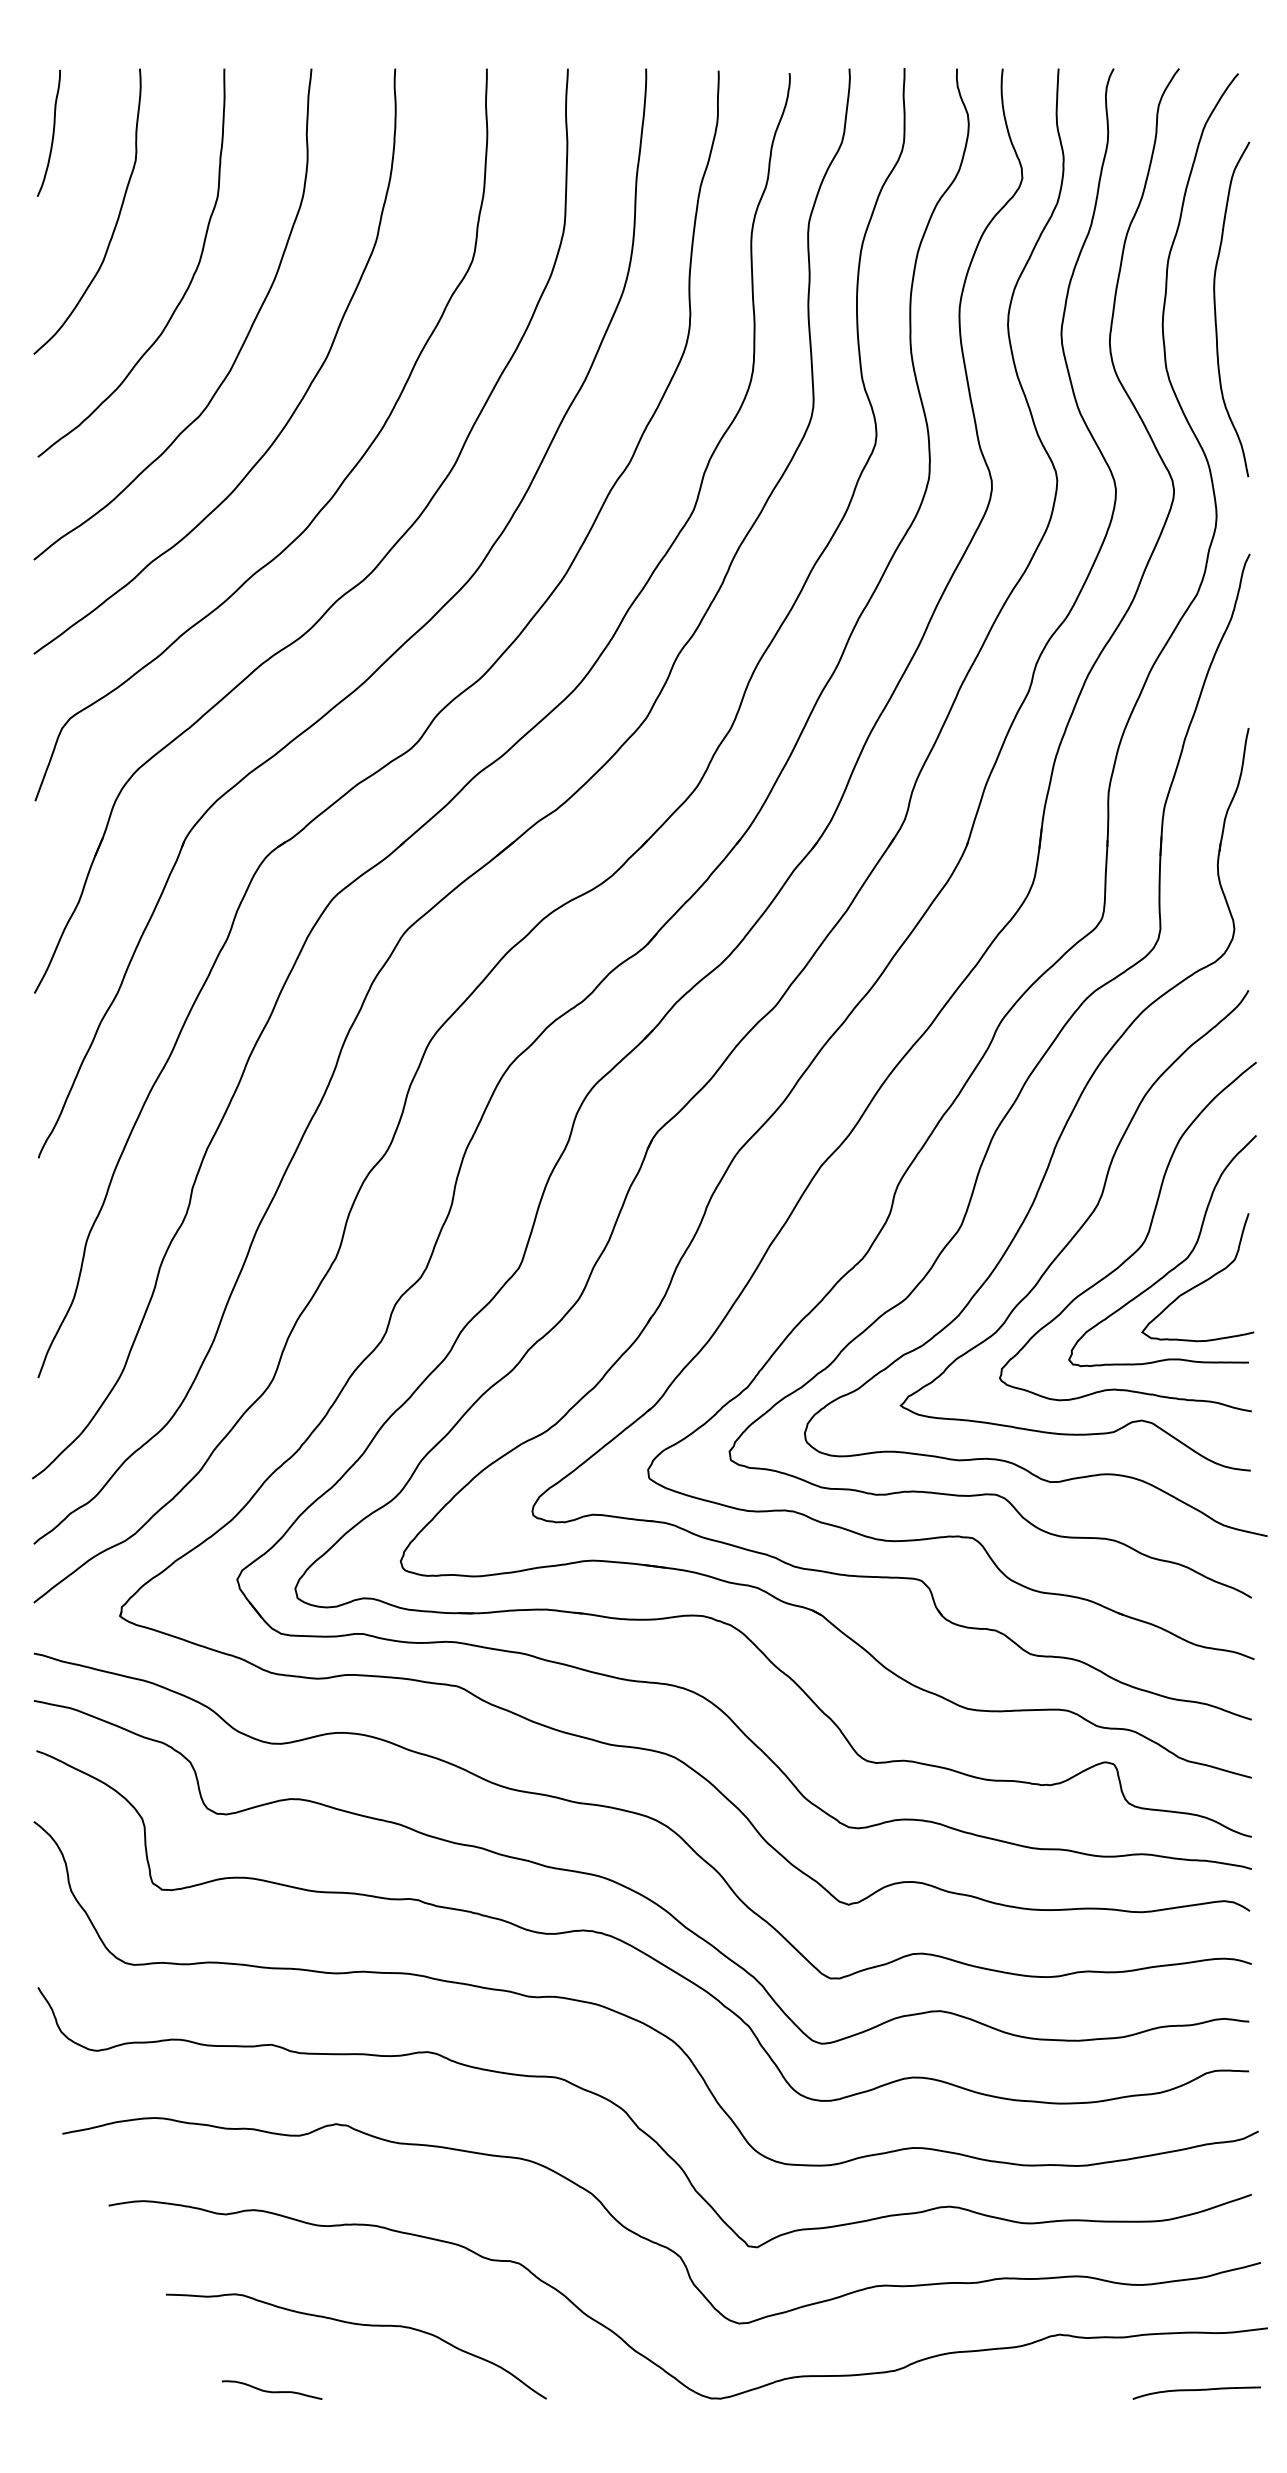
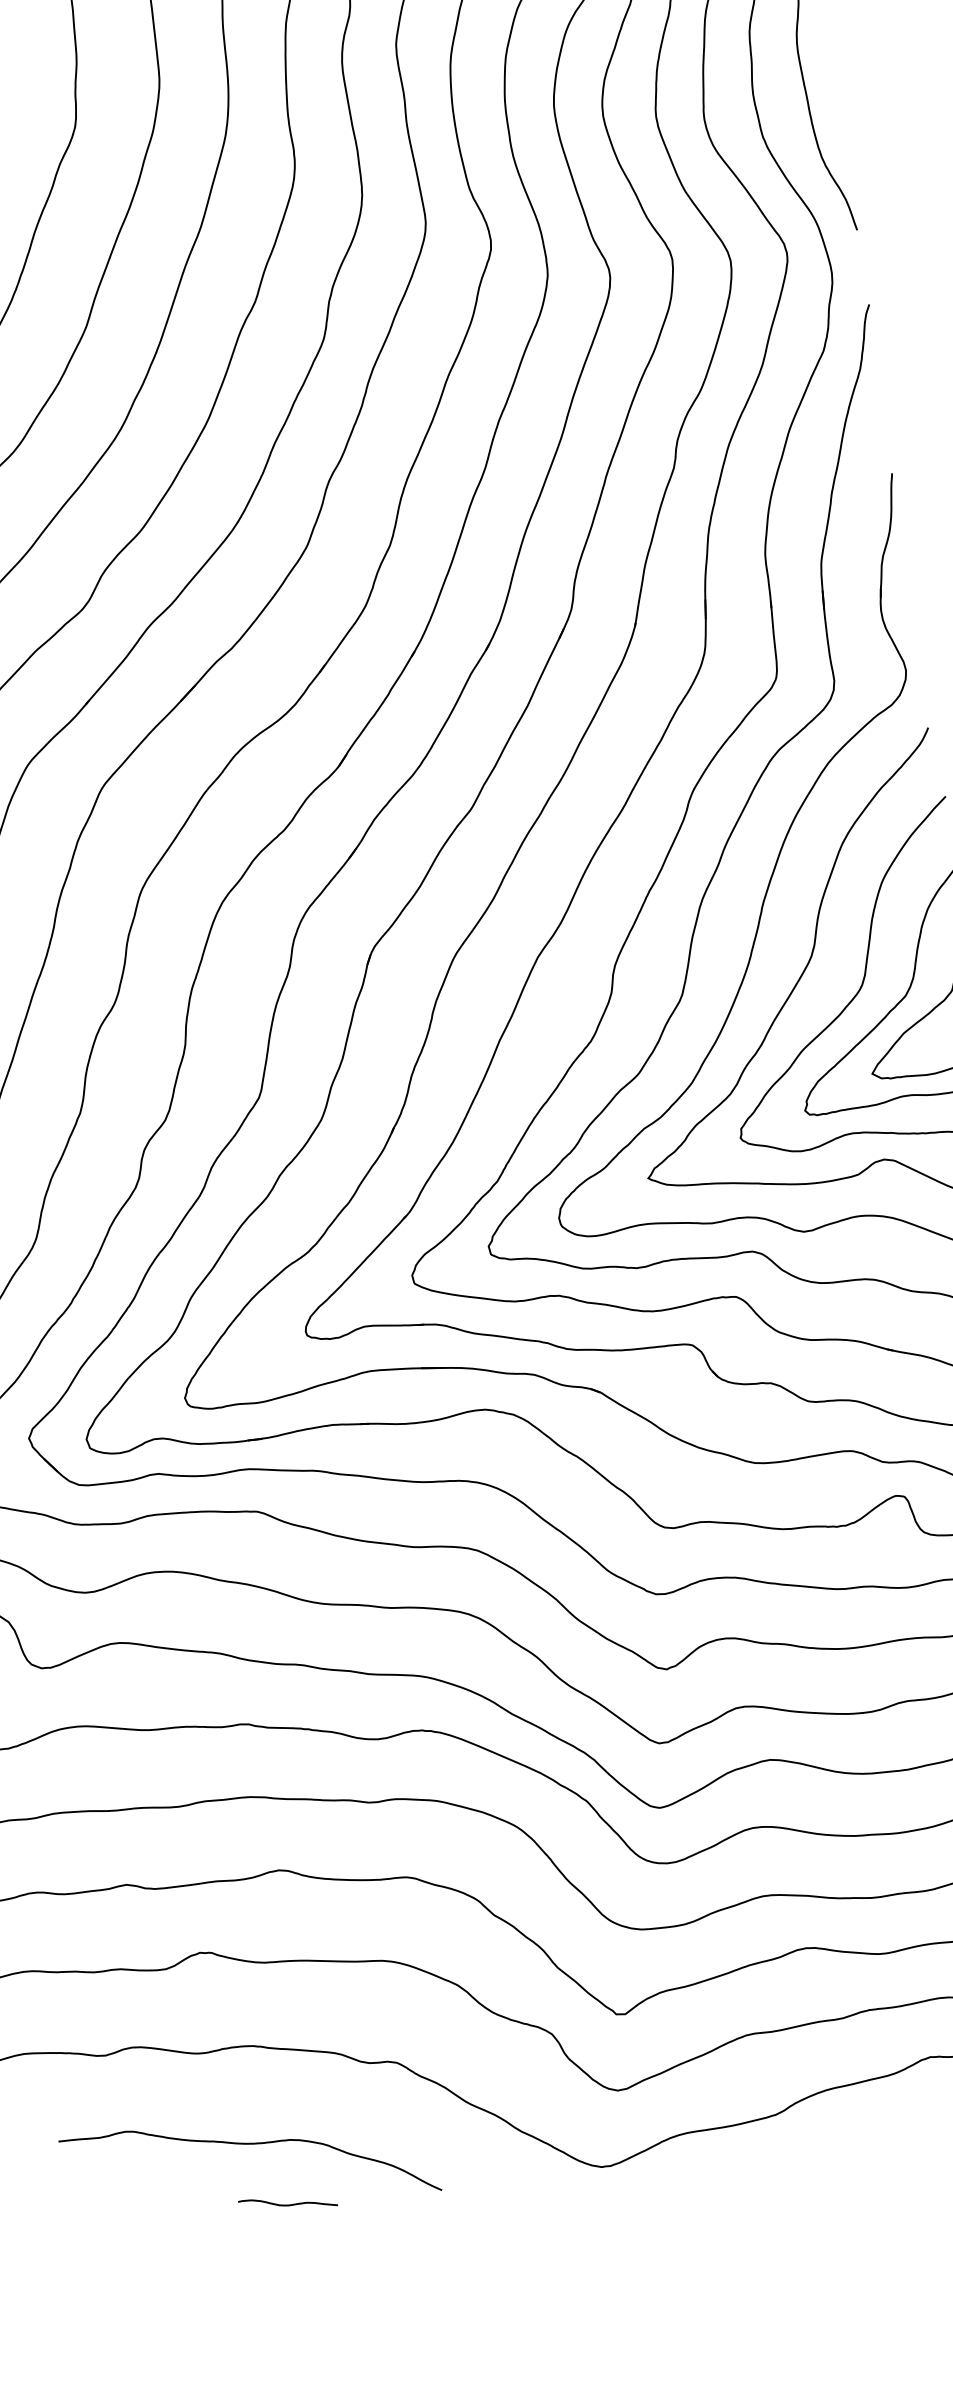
curve: (271, 2391) -> (287, 2204), moved

